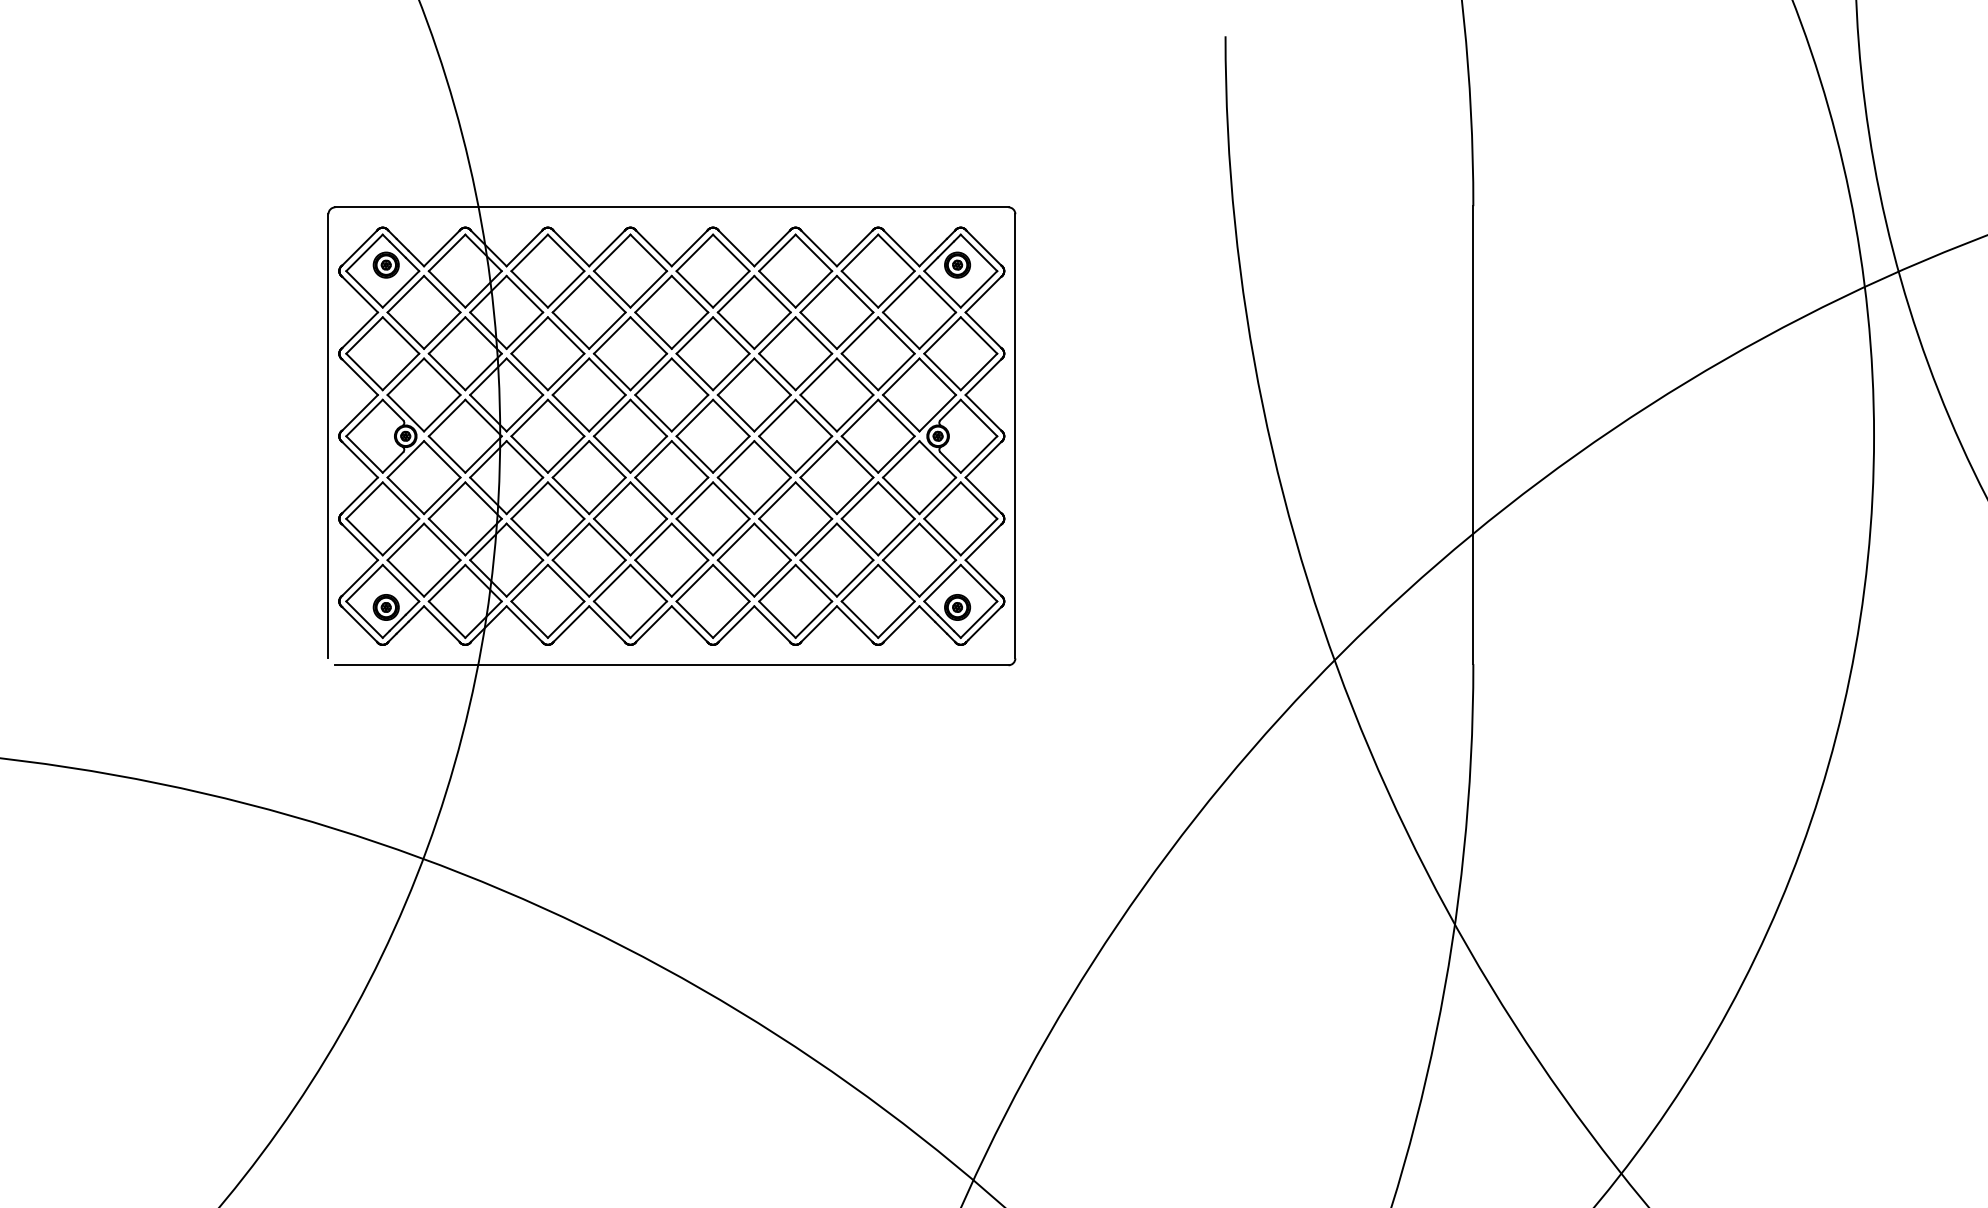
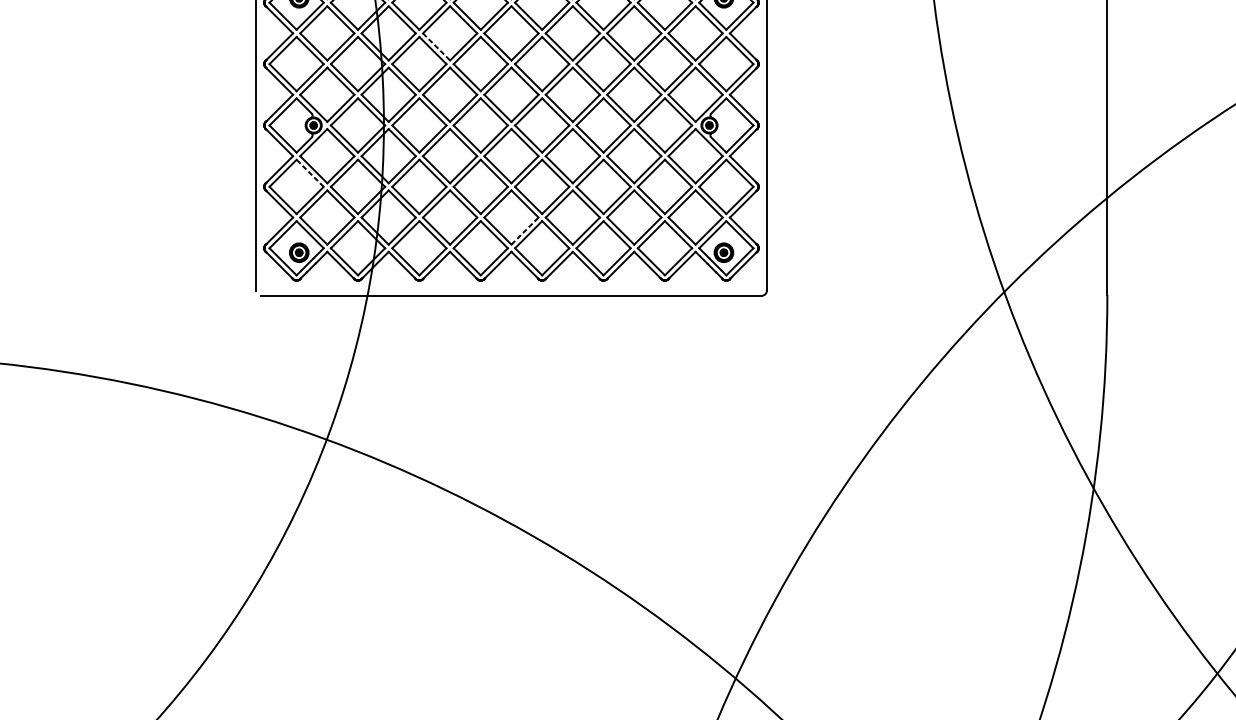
line: (570, 330) -> (436, 46), solid -> dashed
line: (400, 500) -> (309, 173), solid -> dashed
line: (690, 578) -> (525, 231), solid -> dashed

